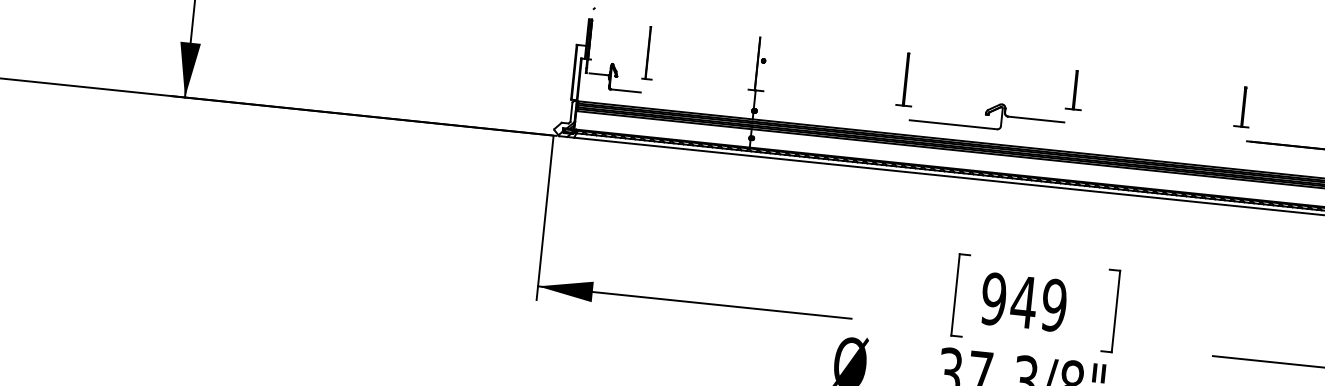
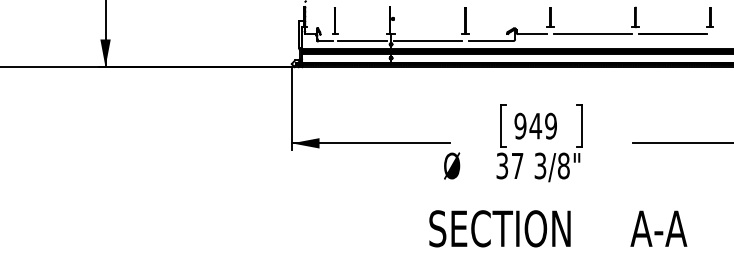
line: (698, 99) -> (362, 41), added
line: (827, 112) -> (427, 41), added
line: (1154, 132) -> (592, 34), added

